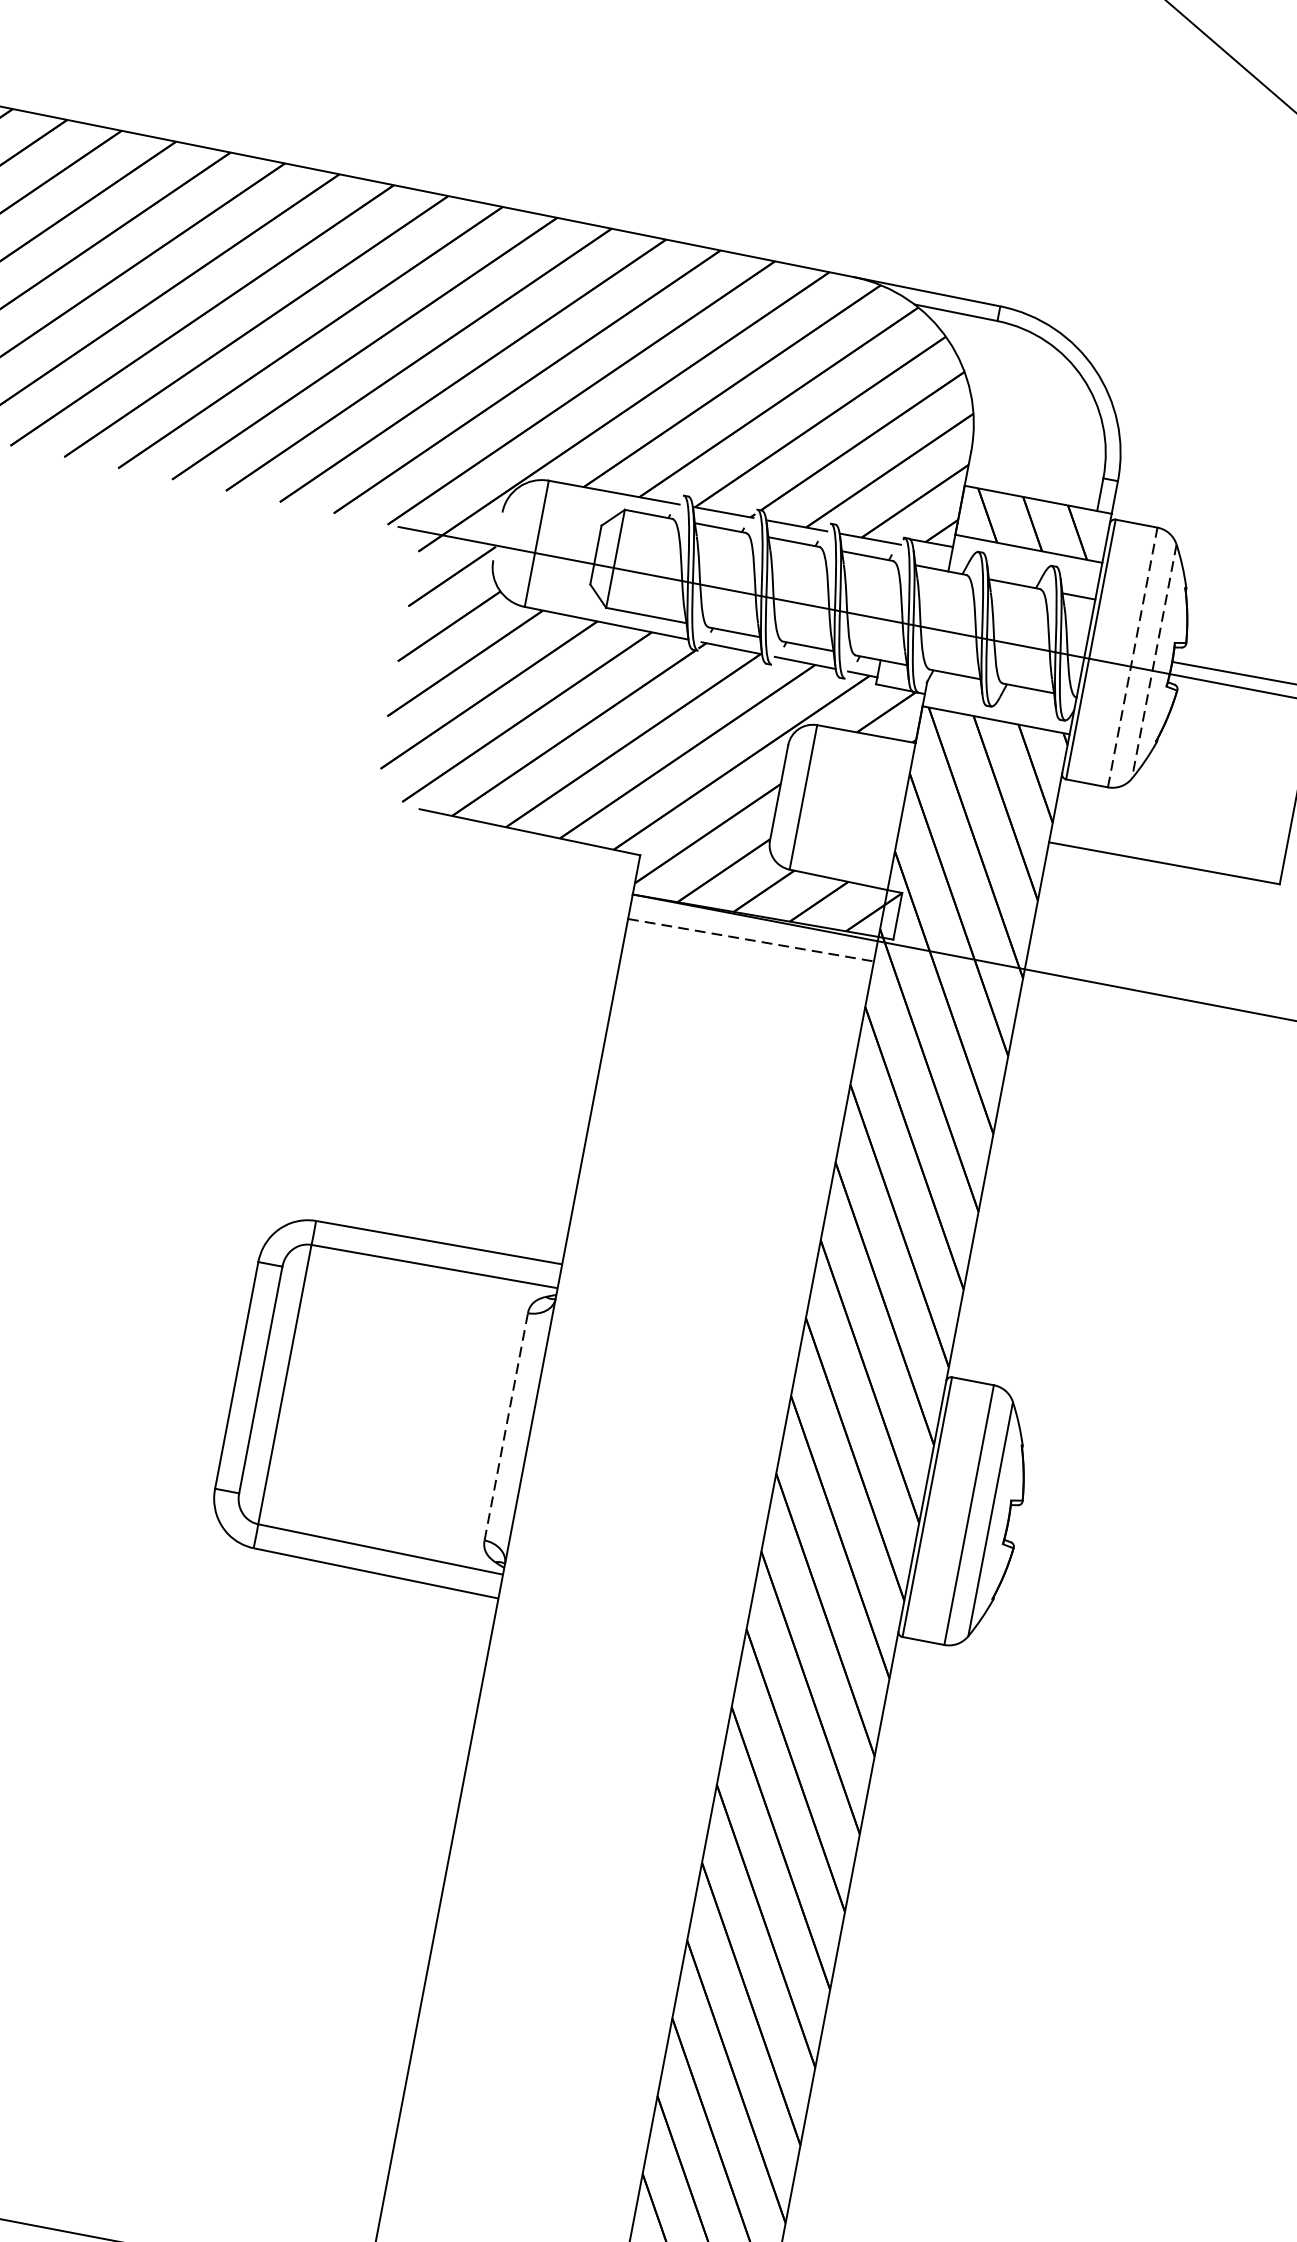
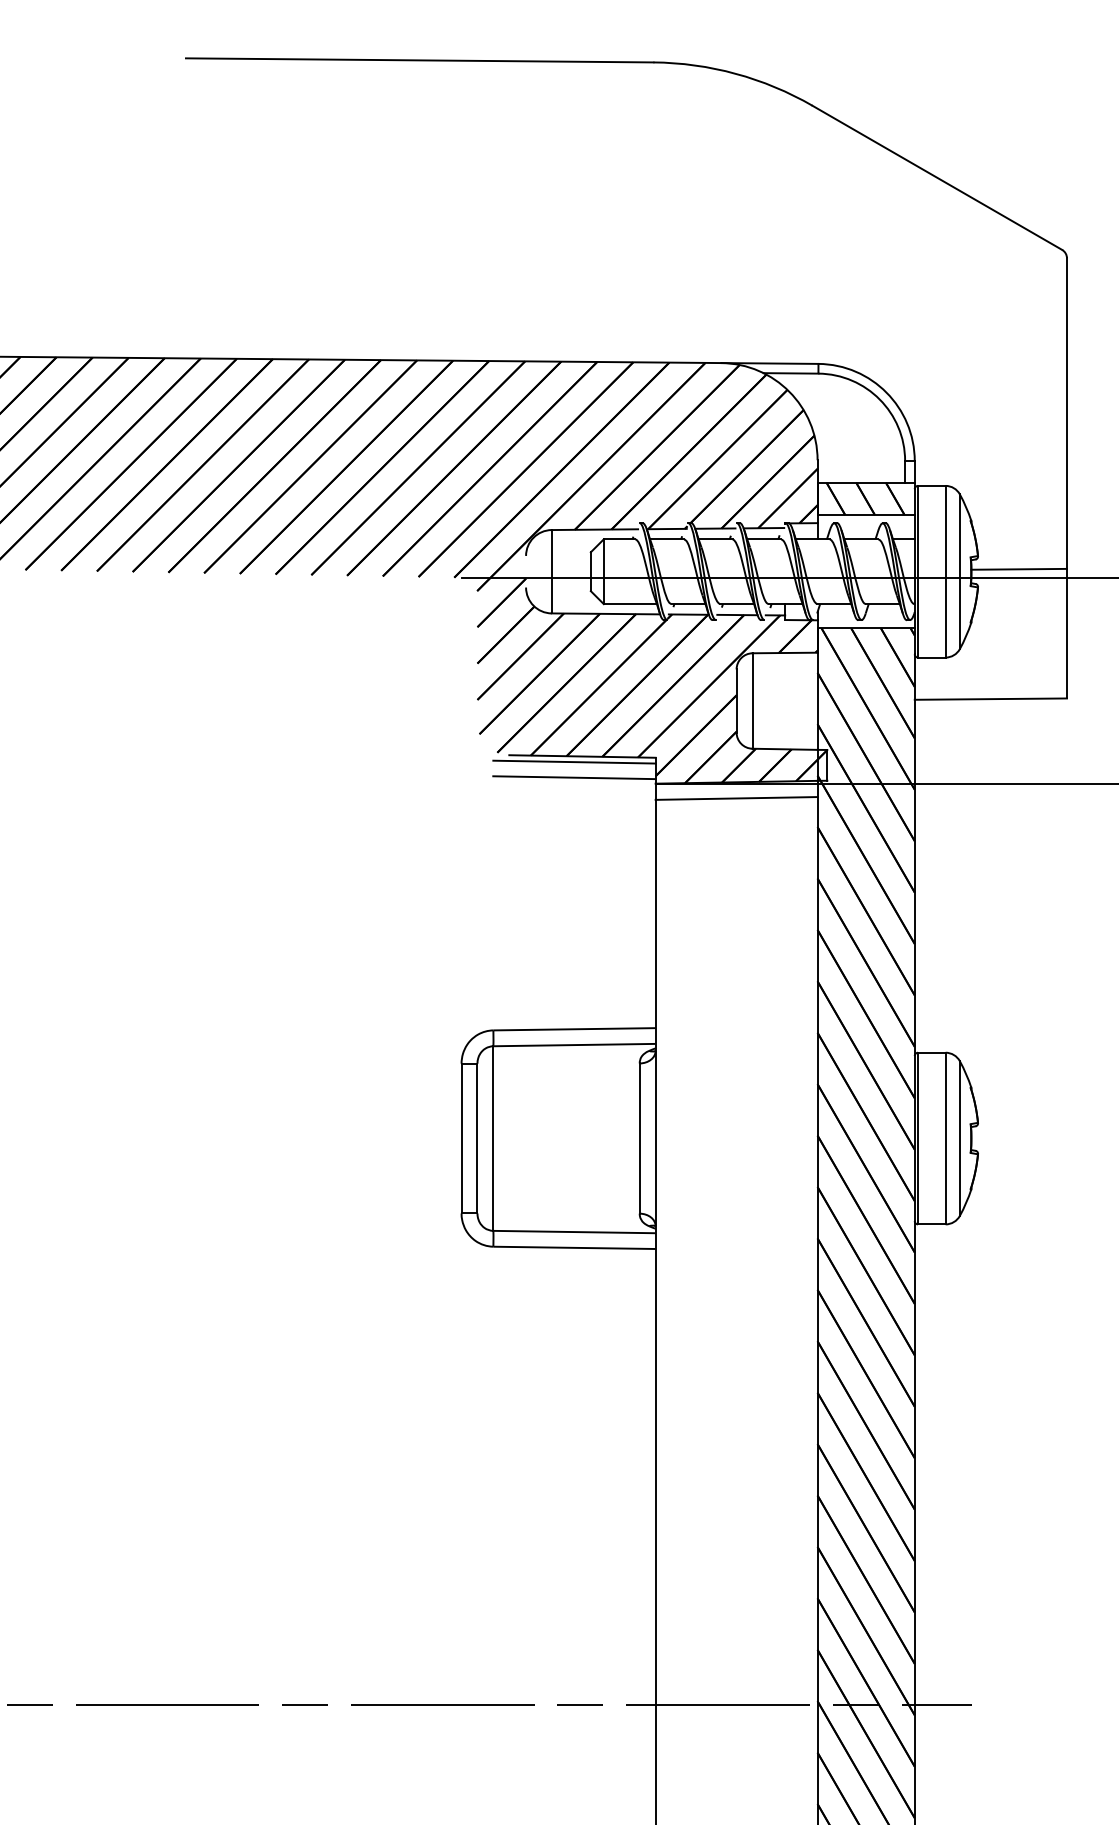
line: (1132, 657) -> (945, 571), dashed -> solid
line: (1153, 662) -> (959, 572), dashed -> solid
line: (516, 837) -> (574, 761), added
line: (511, 861) -> (574, 777), added
line: (750, 940) -> (736, 798), dashed -> solid
line: (505, 1426) -> (639, 1138), dashed -> solid

